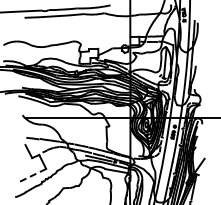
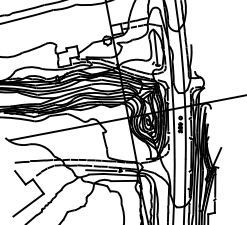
line: (31, 176) -> (28, 205), dashed -> solid

